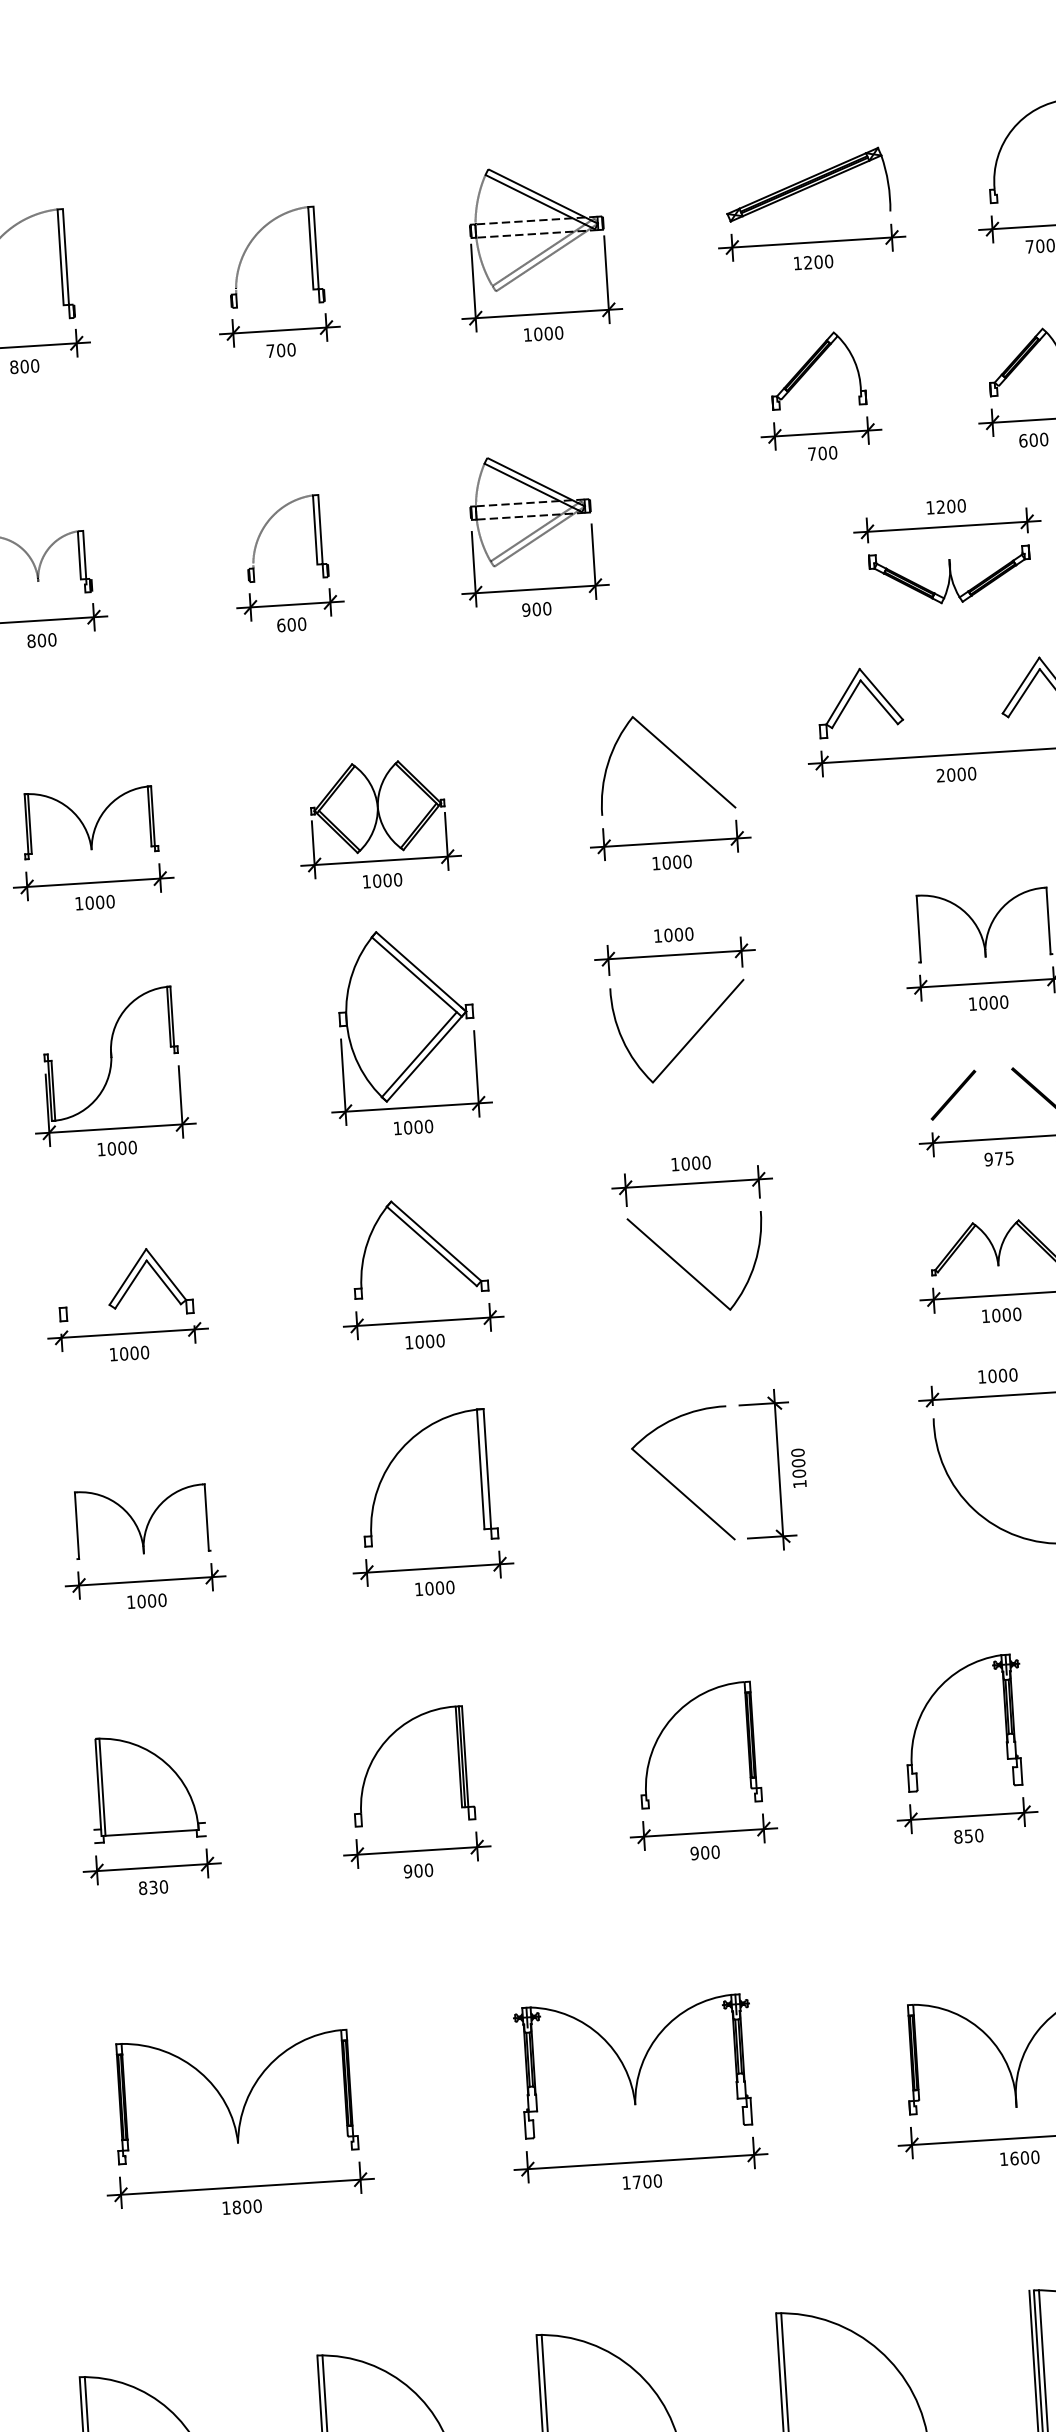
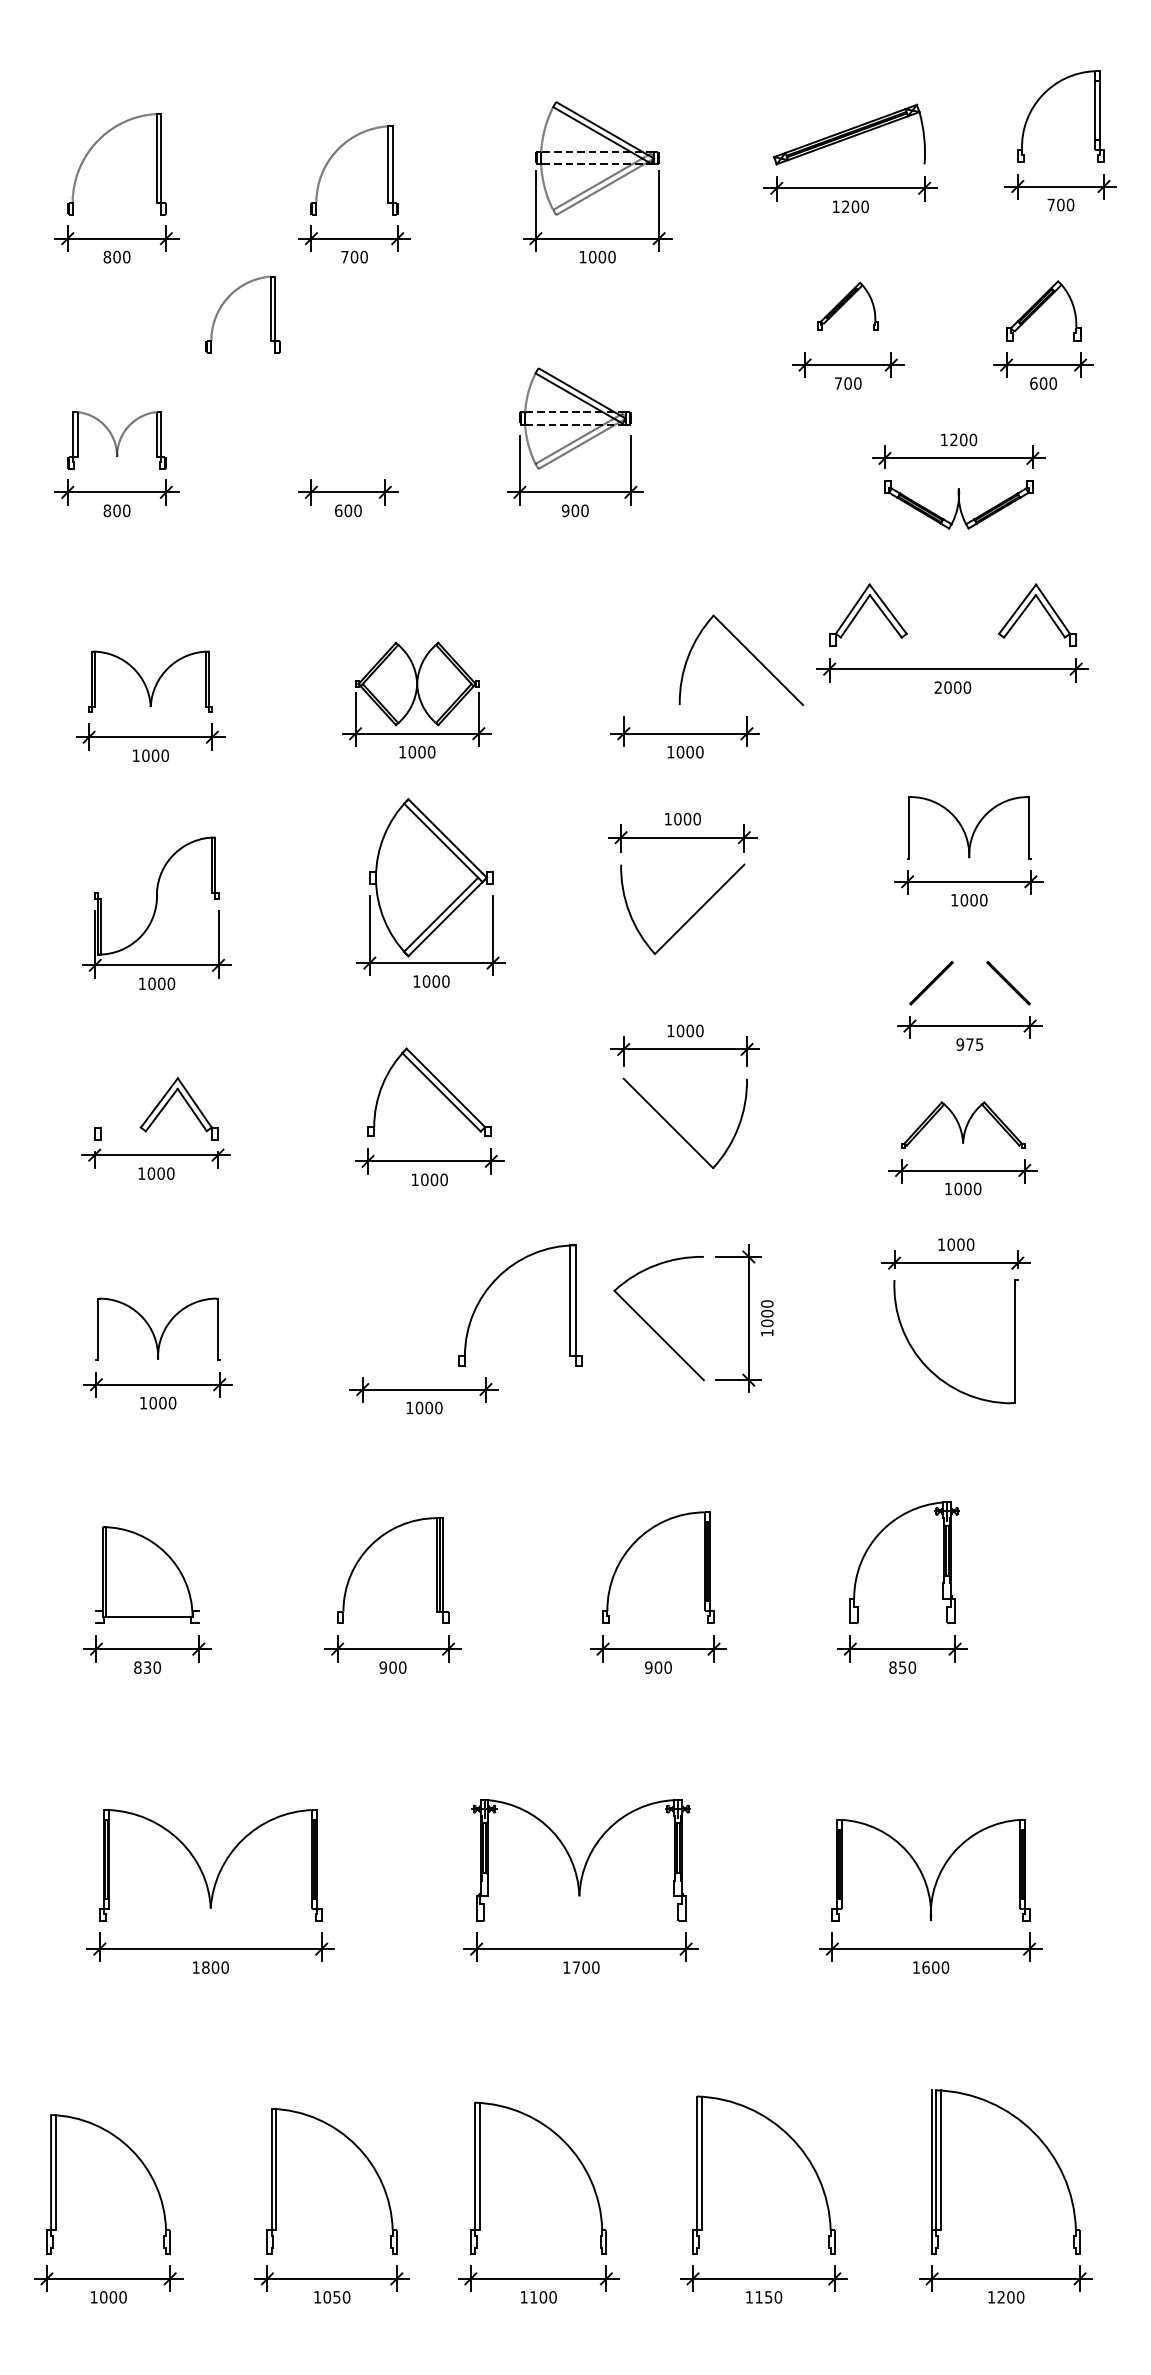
part: (816, 370) -> (847, 306), size x0.7
part: (266, 526) -> (225, 302), moved
part: (672, 753) -> (748, 651), moved
part: (400, 1452) -> (496, 1280), moved

